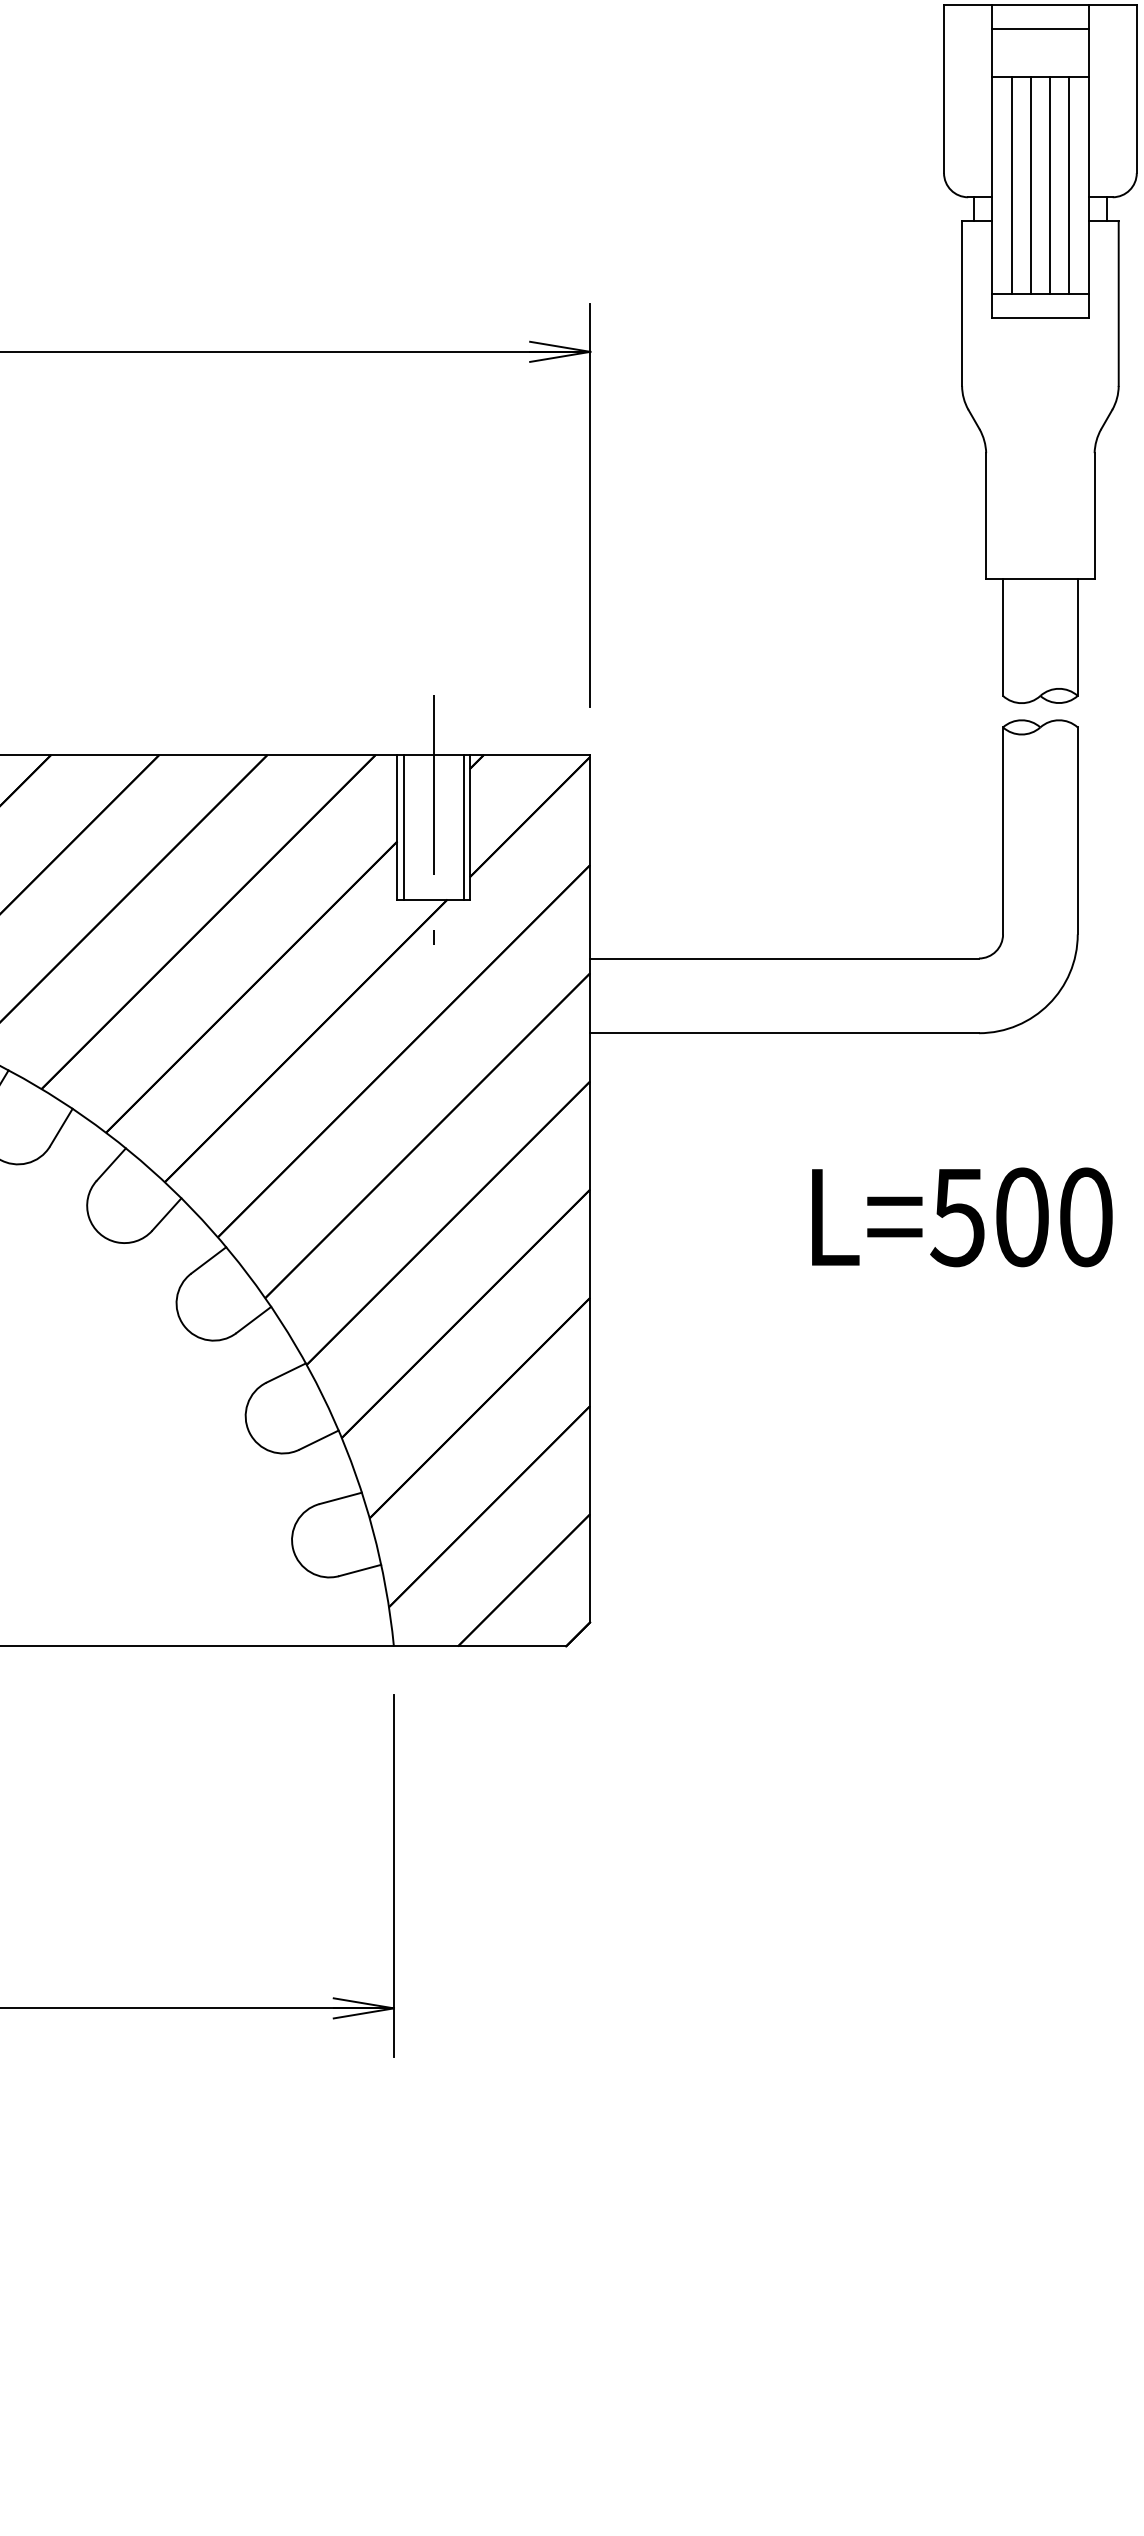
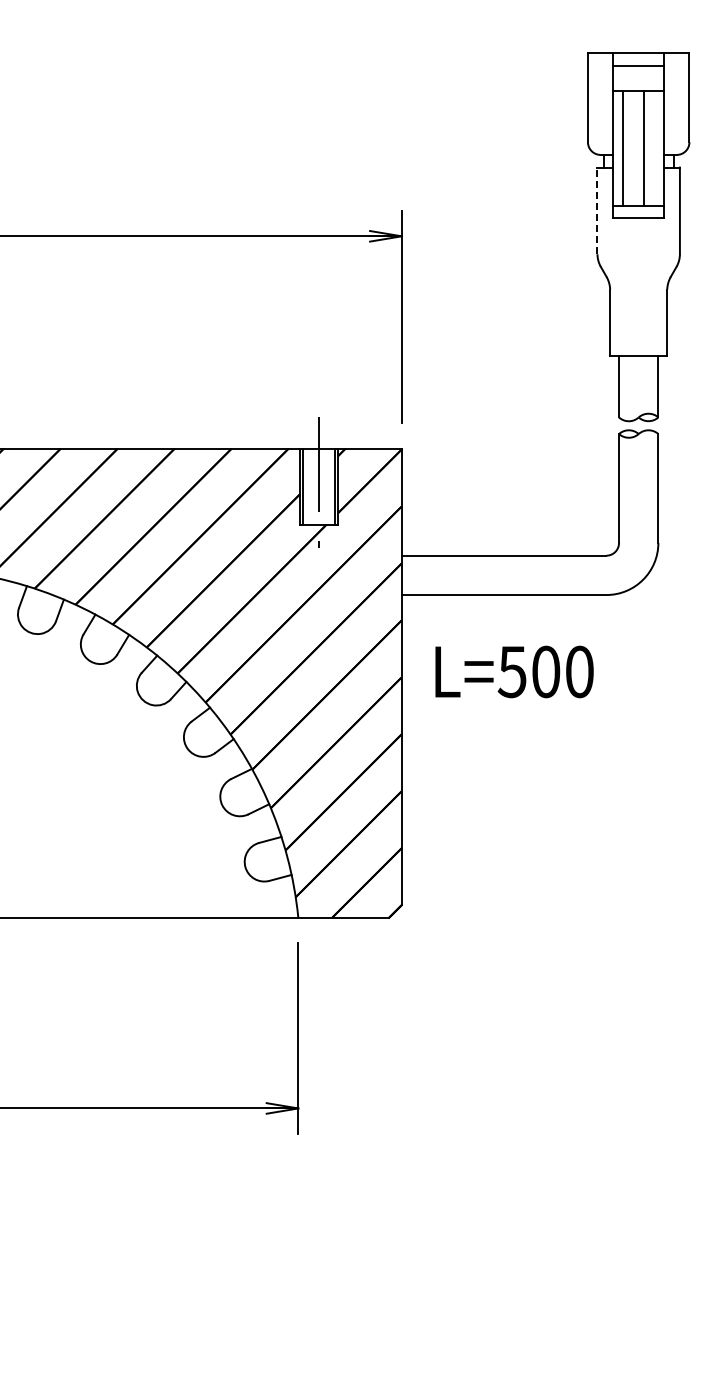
line: (1030, 185) -> (633, 148), removed
line: (1068, 185) -> (653, 148), removed
line: (962, 302) -> (597, 210), solid -> dashed
text: (962, 1216) -> (514, 671), moved

